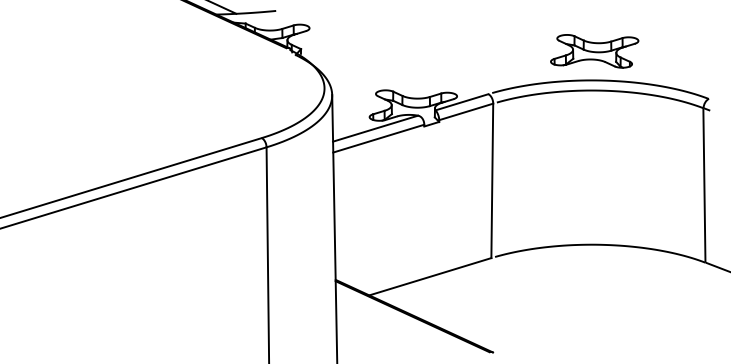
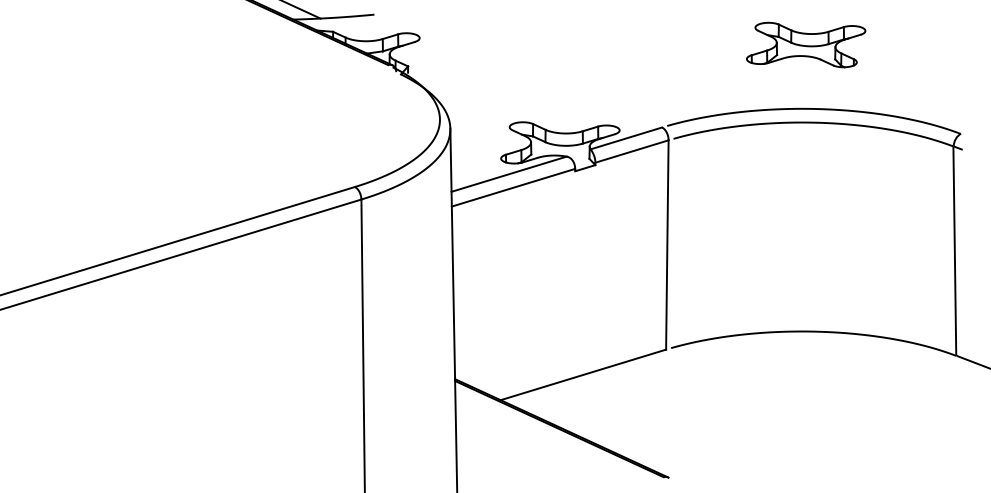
part: (594, 51) -> (805, 45), moved

